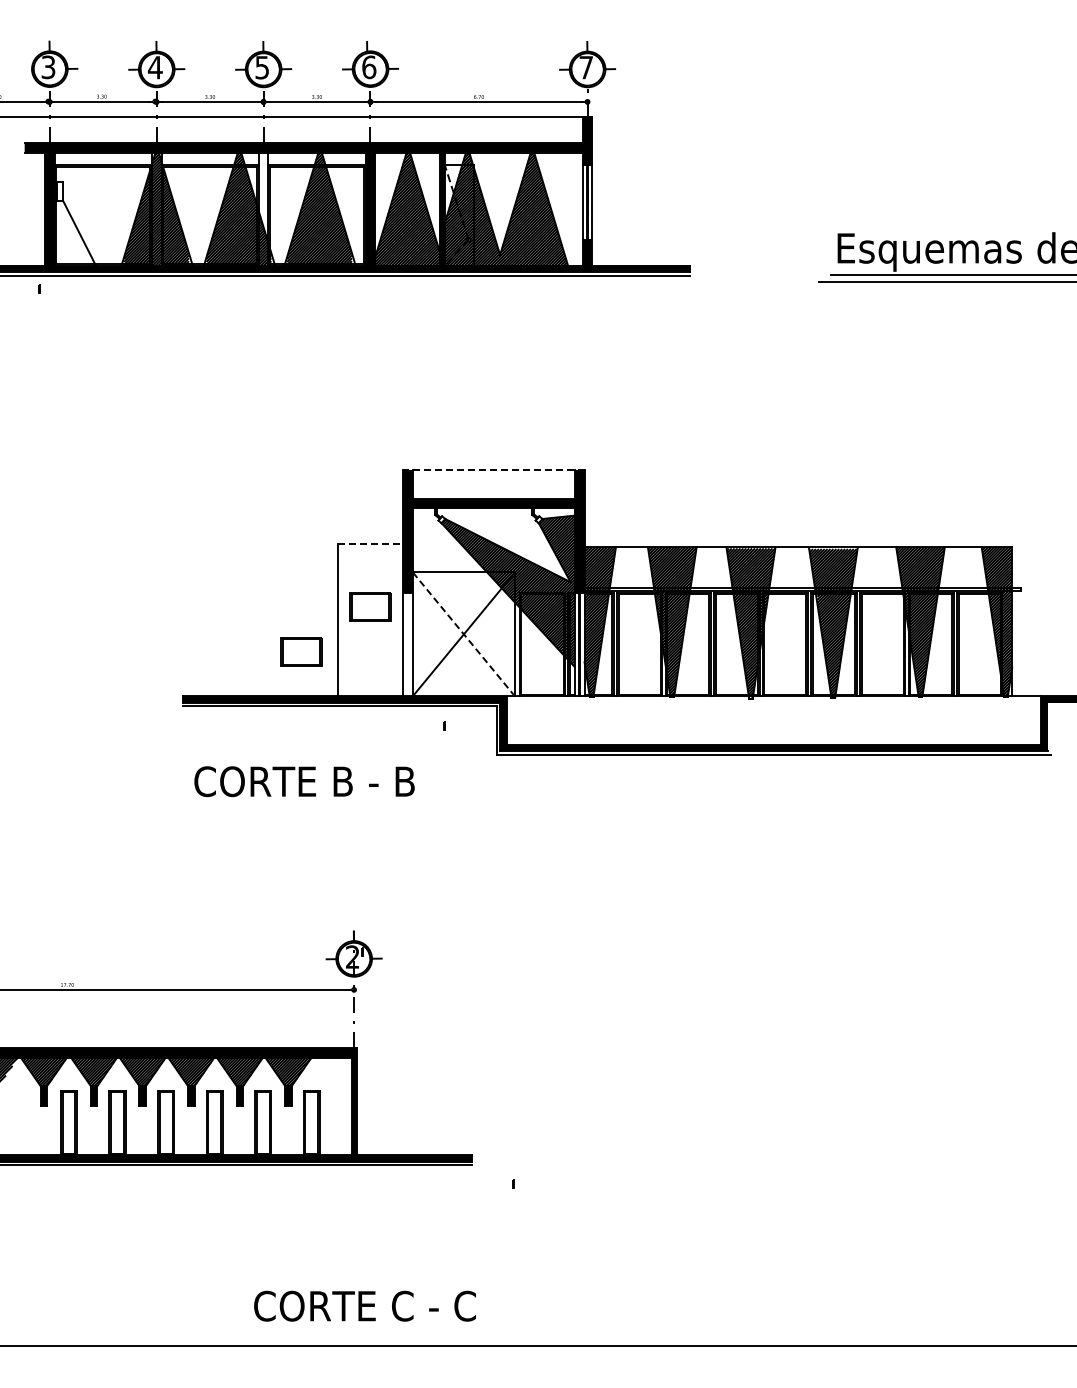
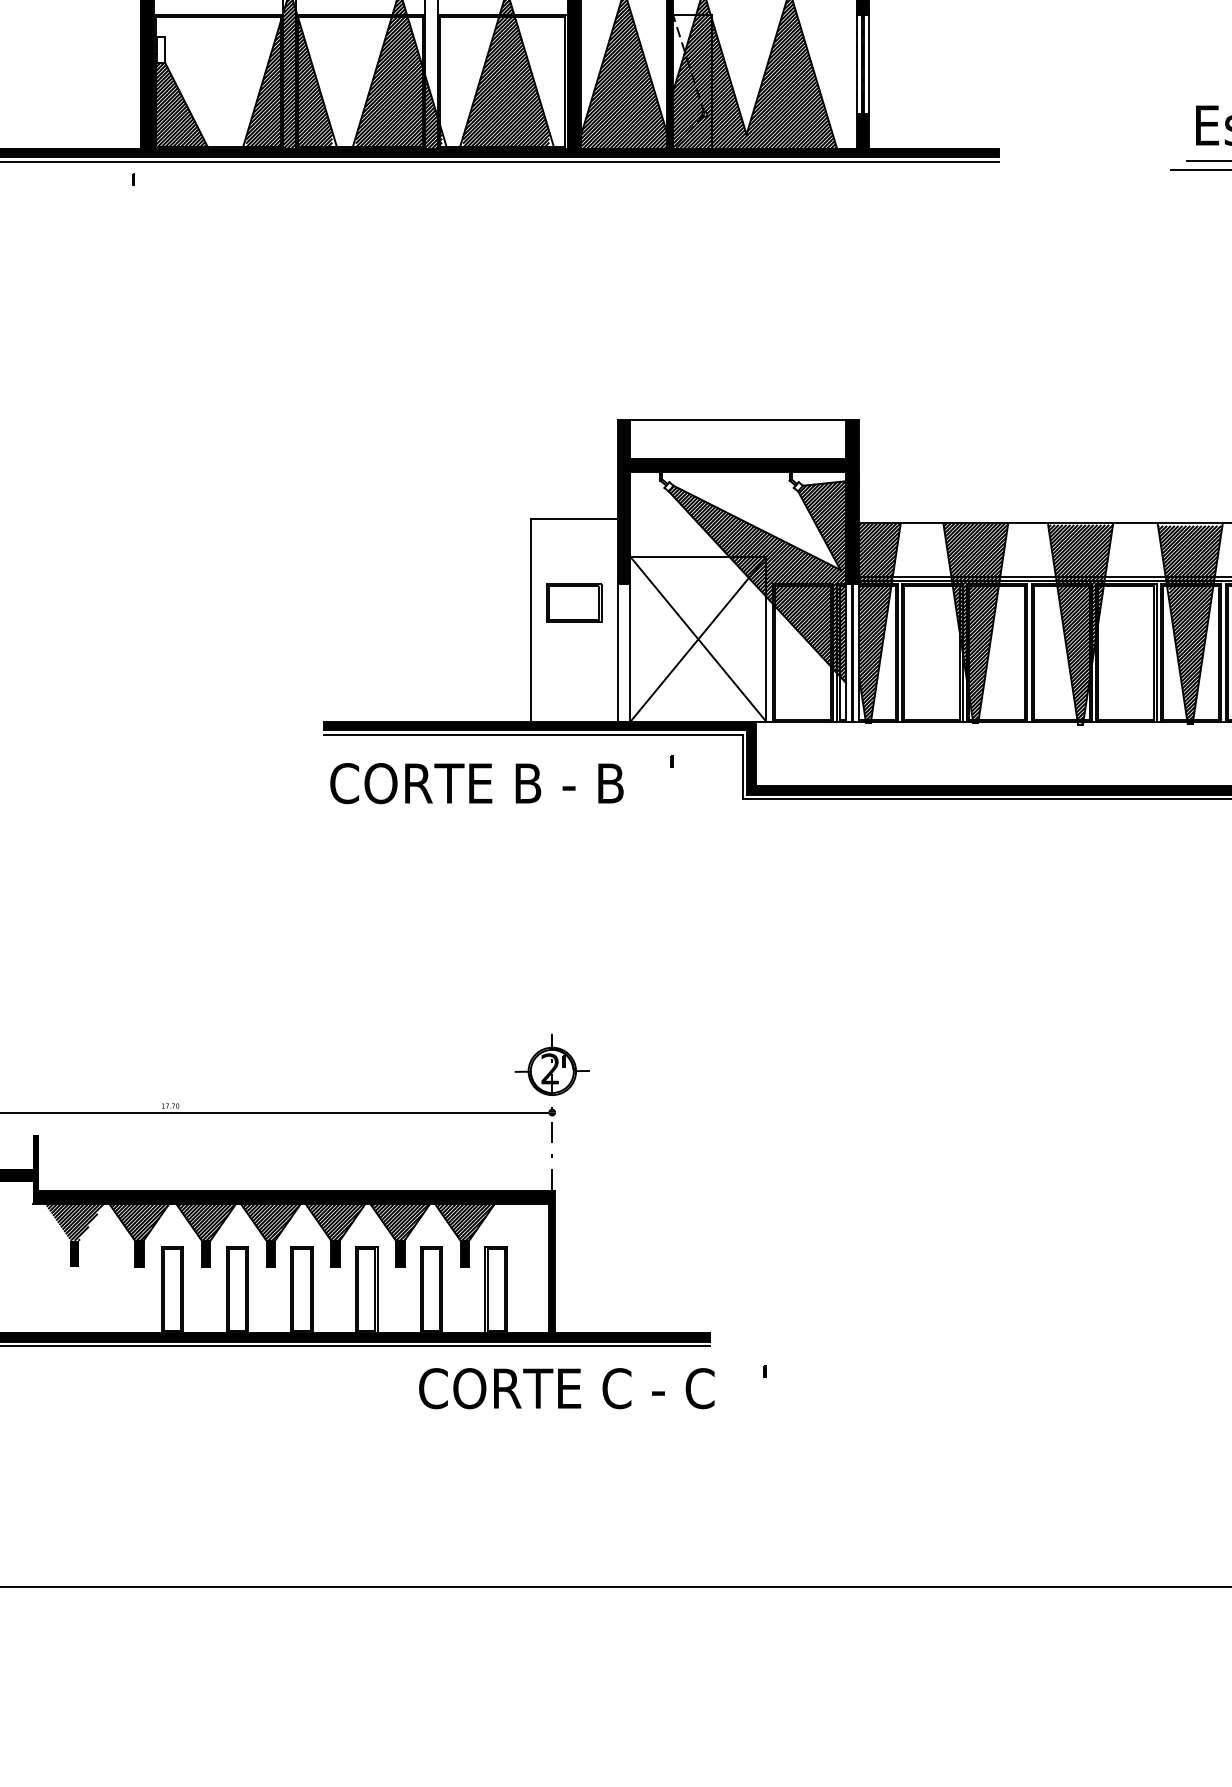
hatch: (75, 229) -> (181, 100), added
line: (493, 469) -> (737, 419), dashed -> solid
line: (371, 544) -> (575, 519), dashed -> solid
line: (464, 634) -> (699, 639), dashed -> solid
part: (301, 651) -> (482, 662), removed
text: (304, 781) -> (476, 783), moved
text: (364, 1305) -> (566, 1387), moved

